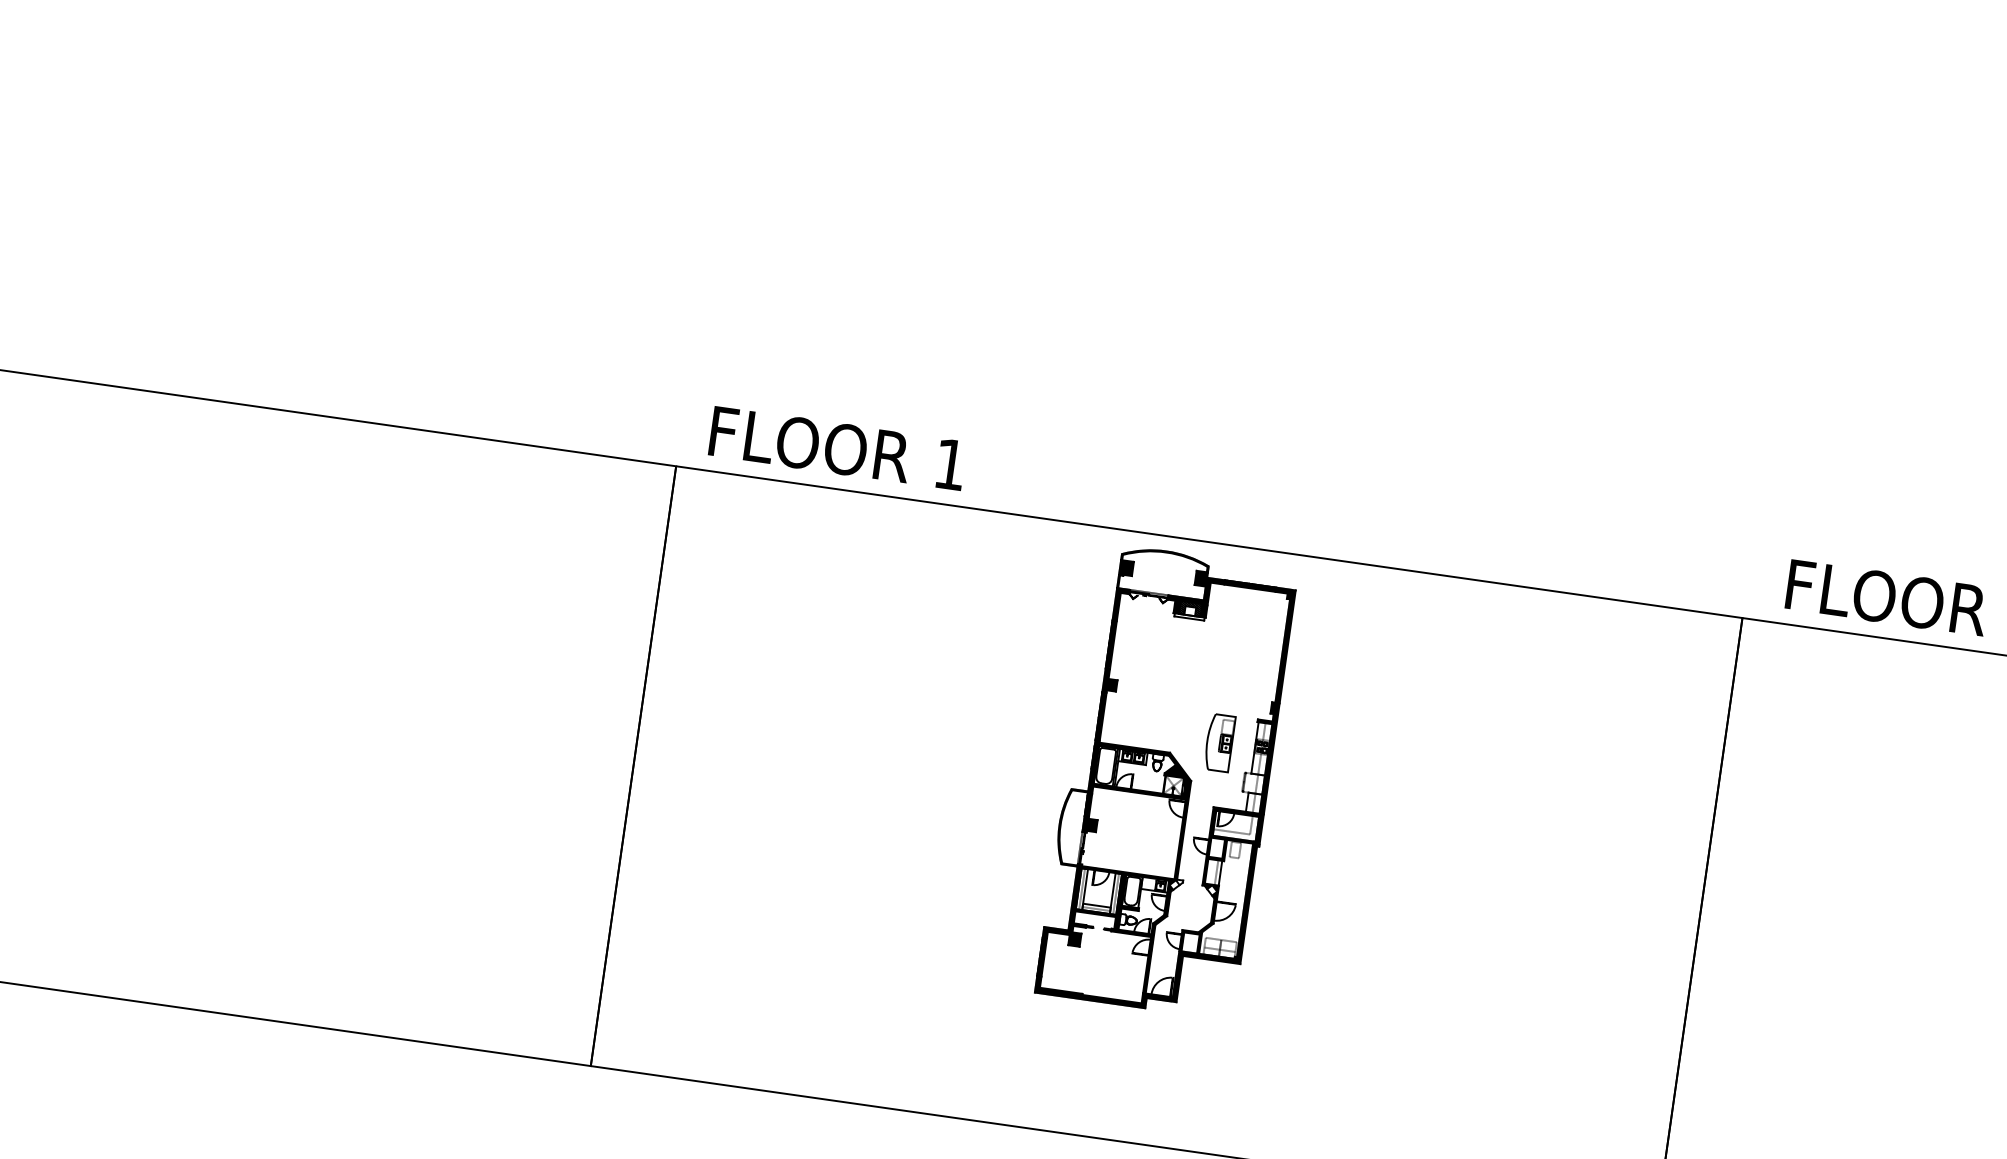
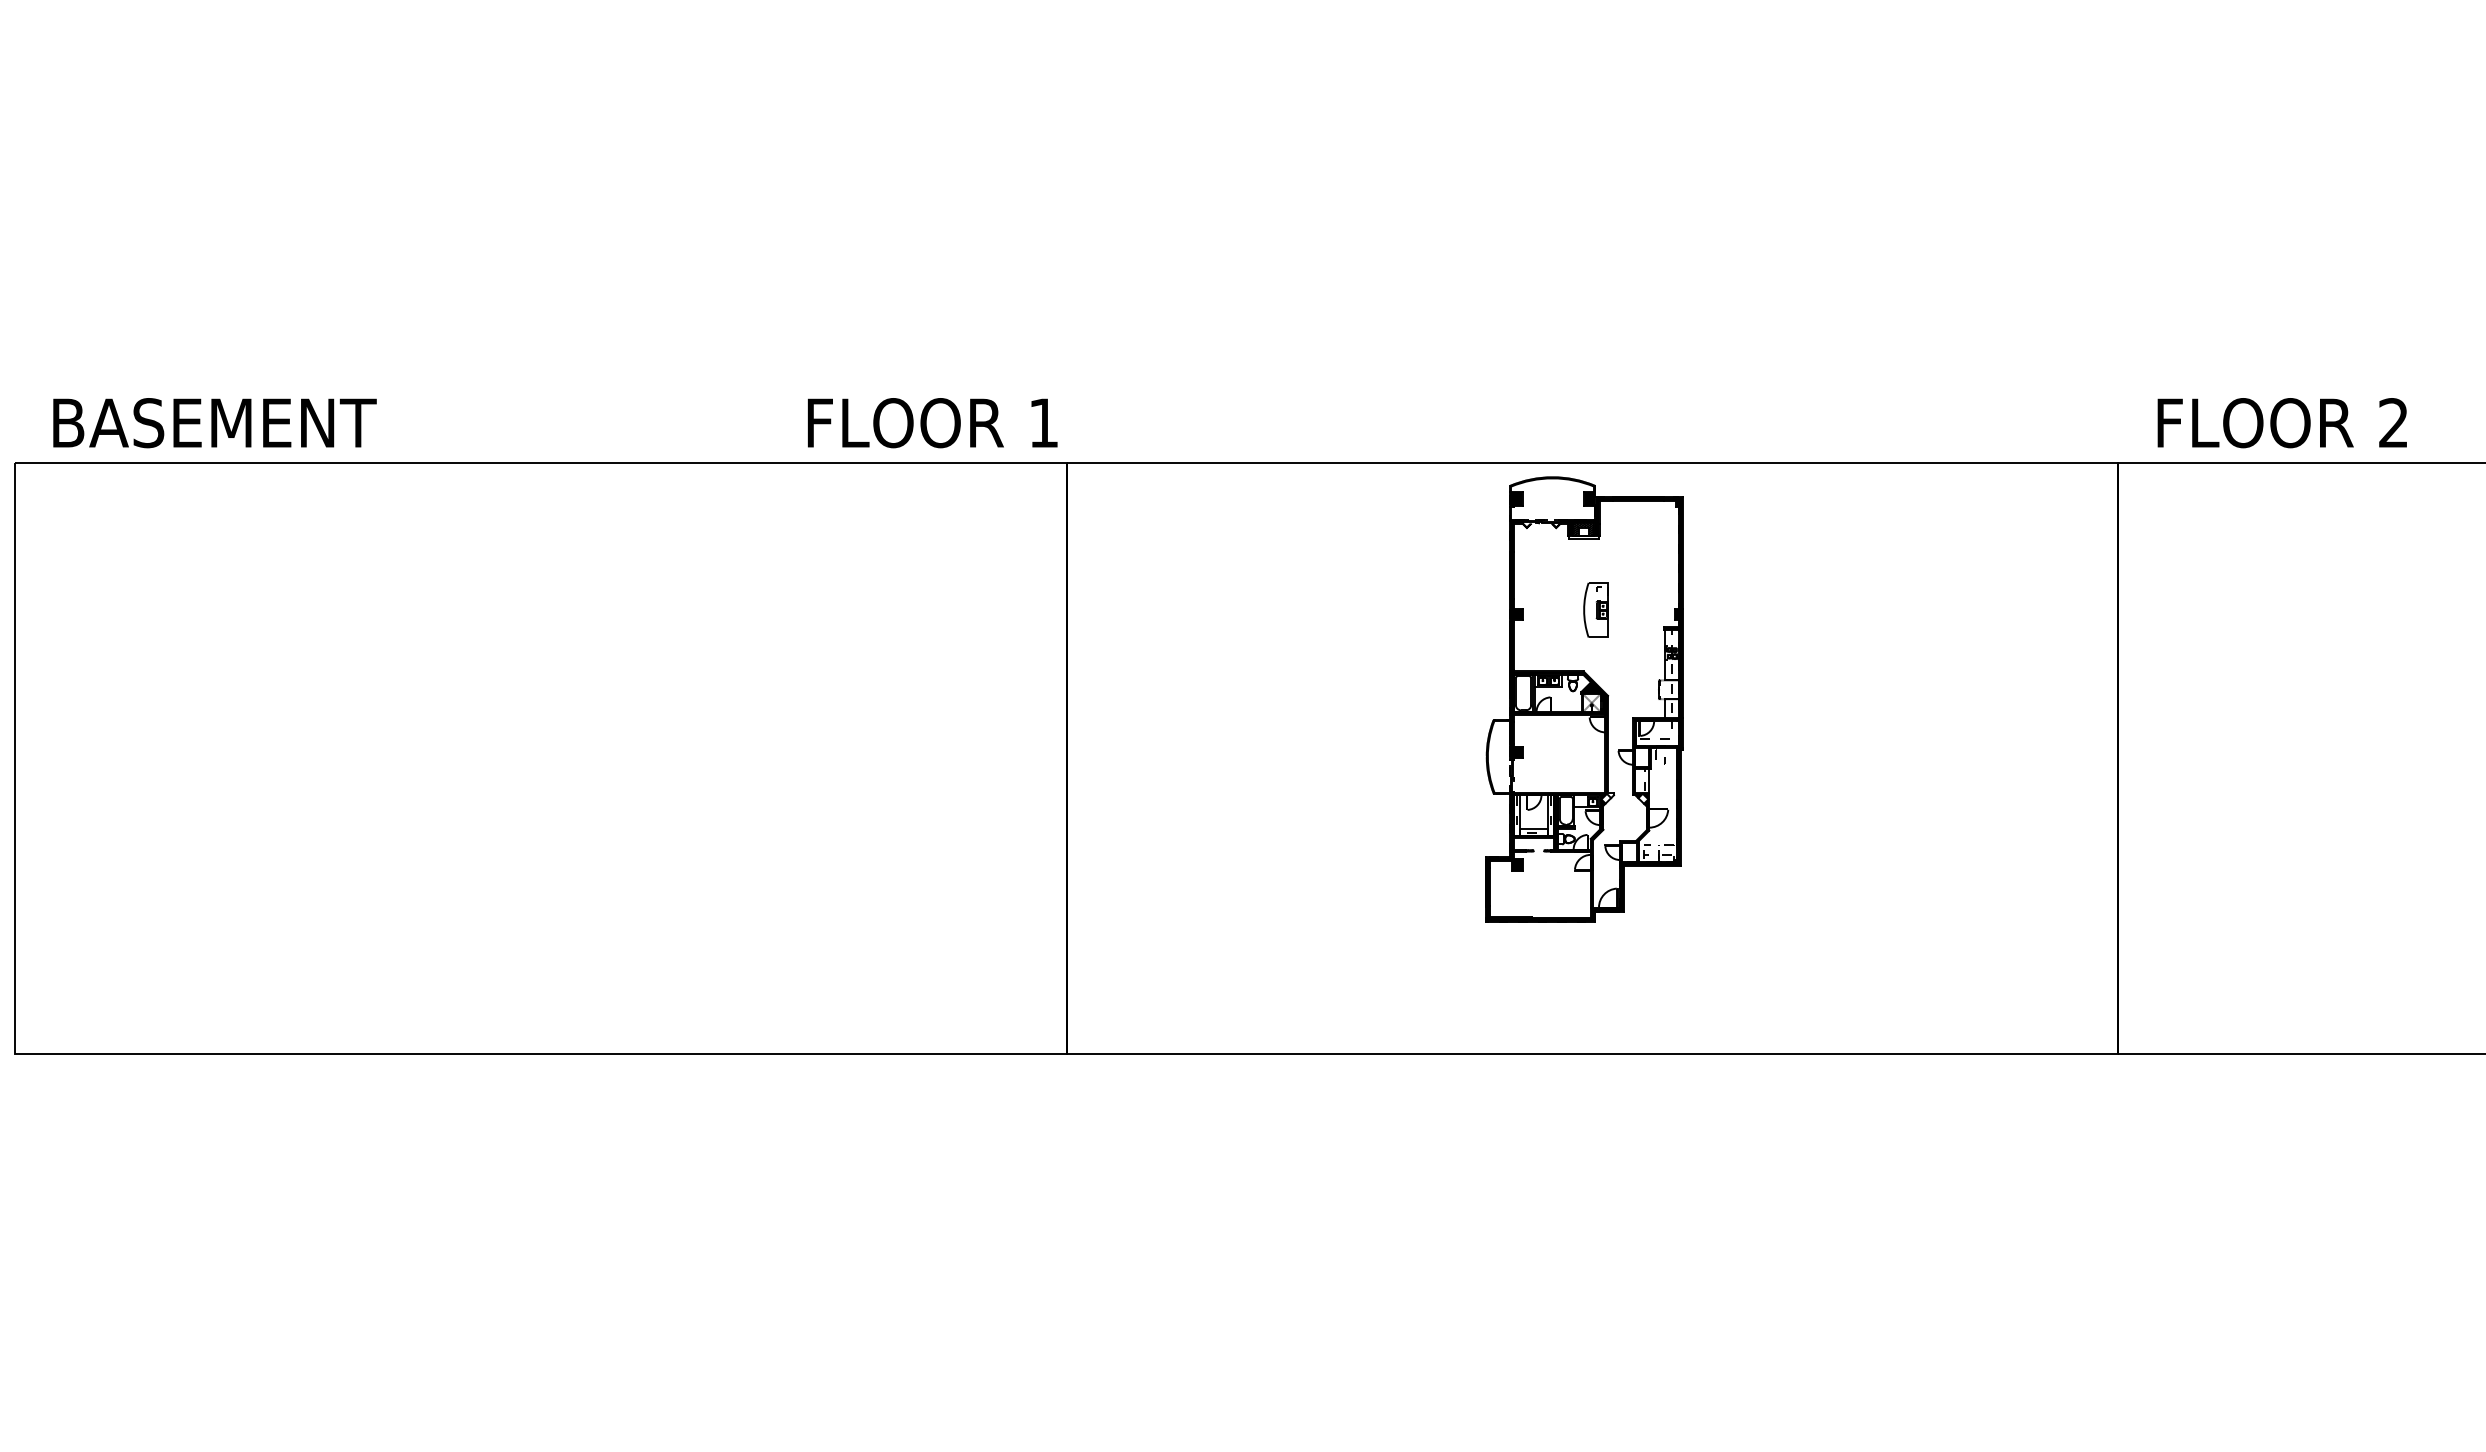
text: (837, 448) -> (932, 423), moved
part: (1218, 742) -> (1595, 609), moved

